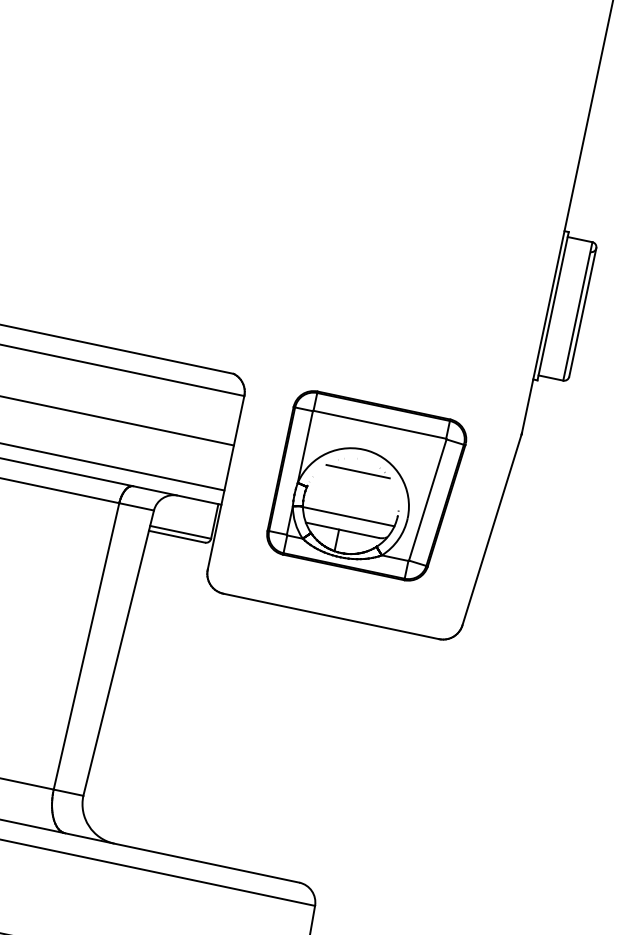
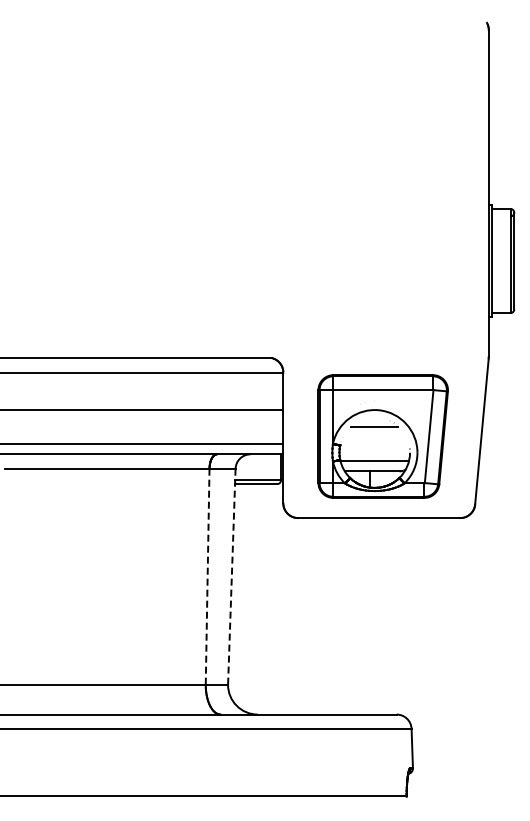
part: (365, 486) -> (382, 436), moved
line: (86, 647) -> (207, 577), solid -> dashed
line: (118, 654) -> (231, 577), solid -> dashed

